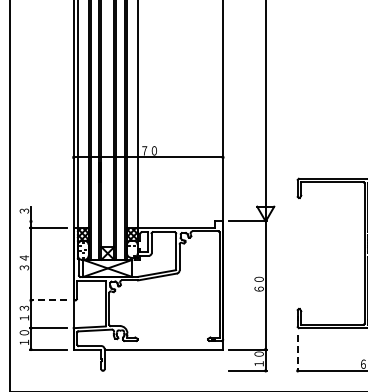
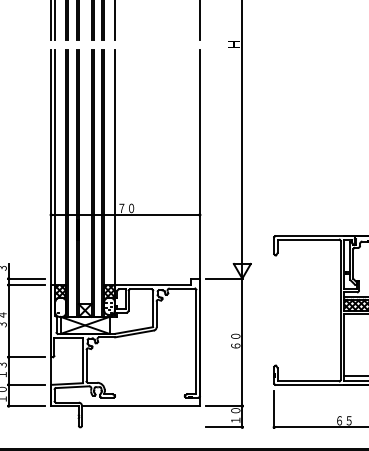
line: (47, 221) -> (25, 278), added
line: (48, 300) -> (26, 357), dashed -> solid
line: (298, 352) -> (274, 409), dashed -> solid

